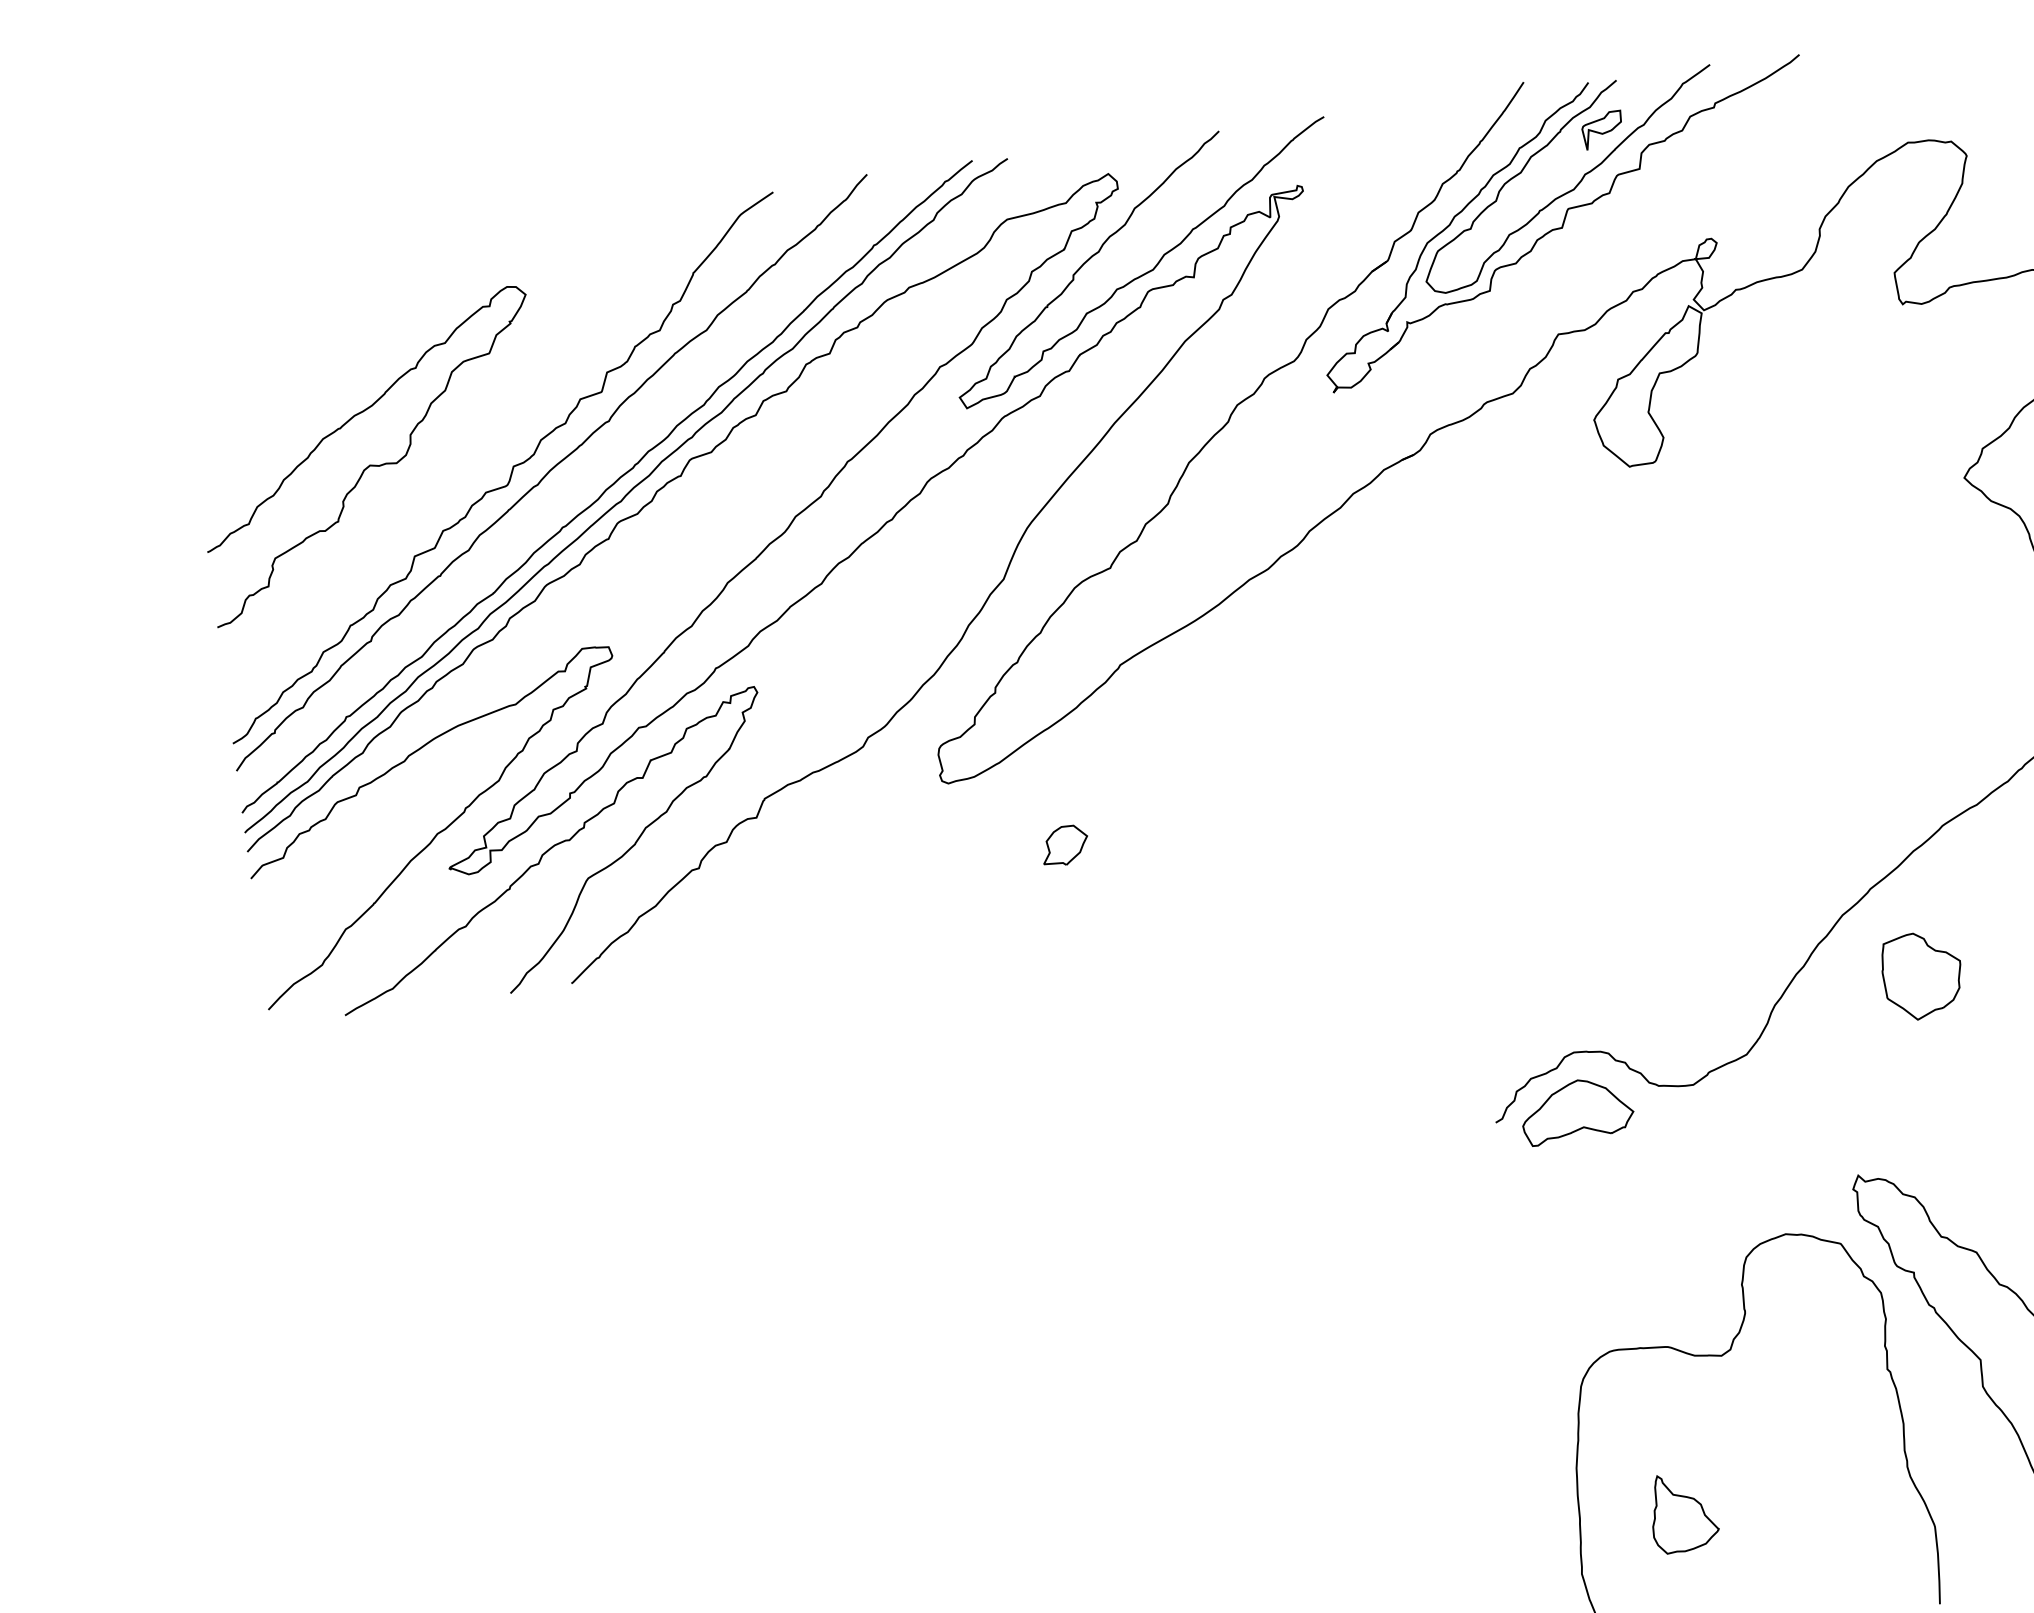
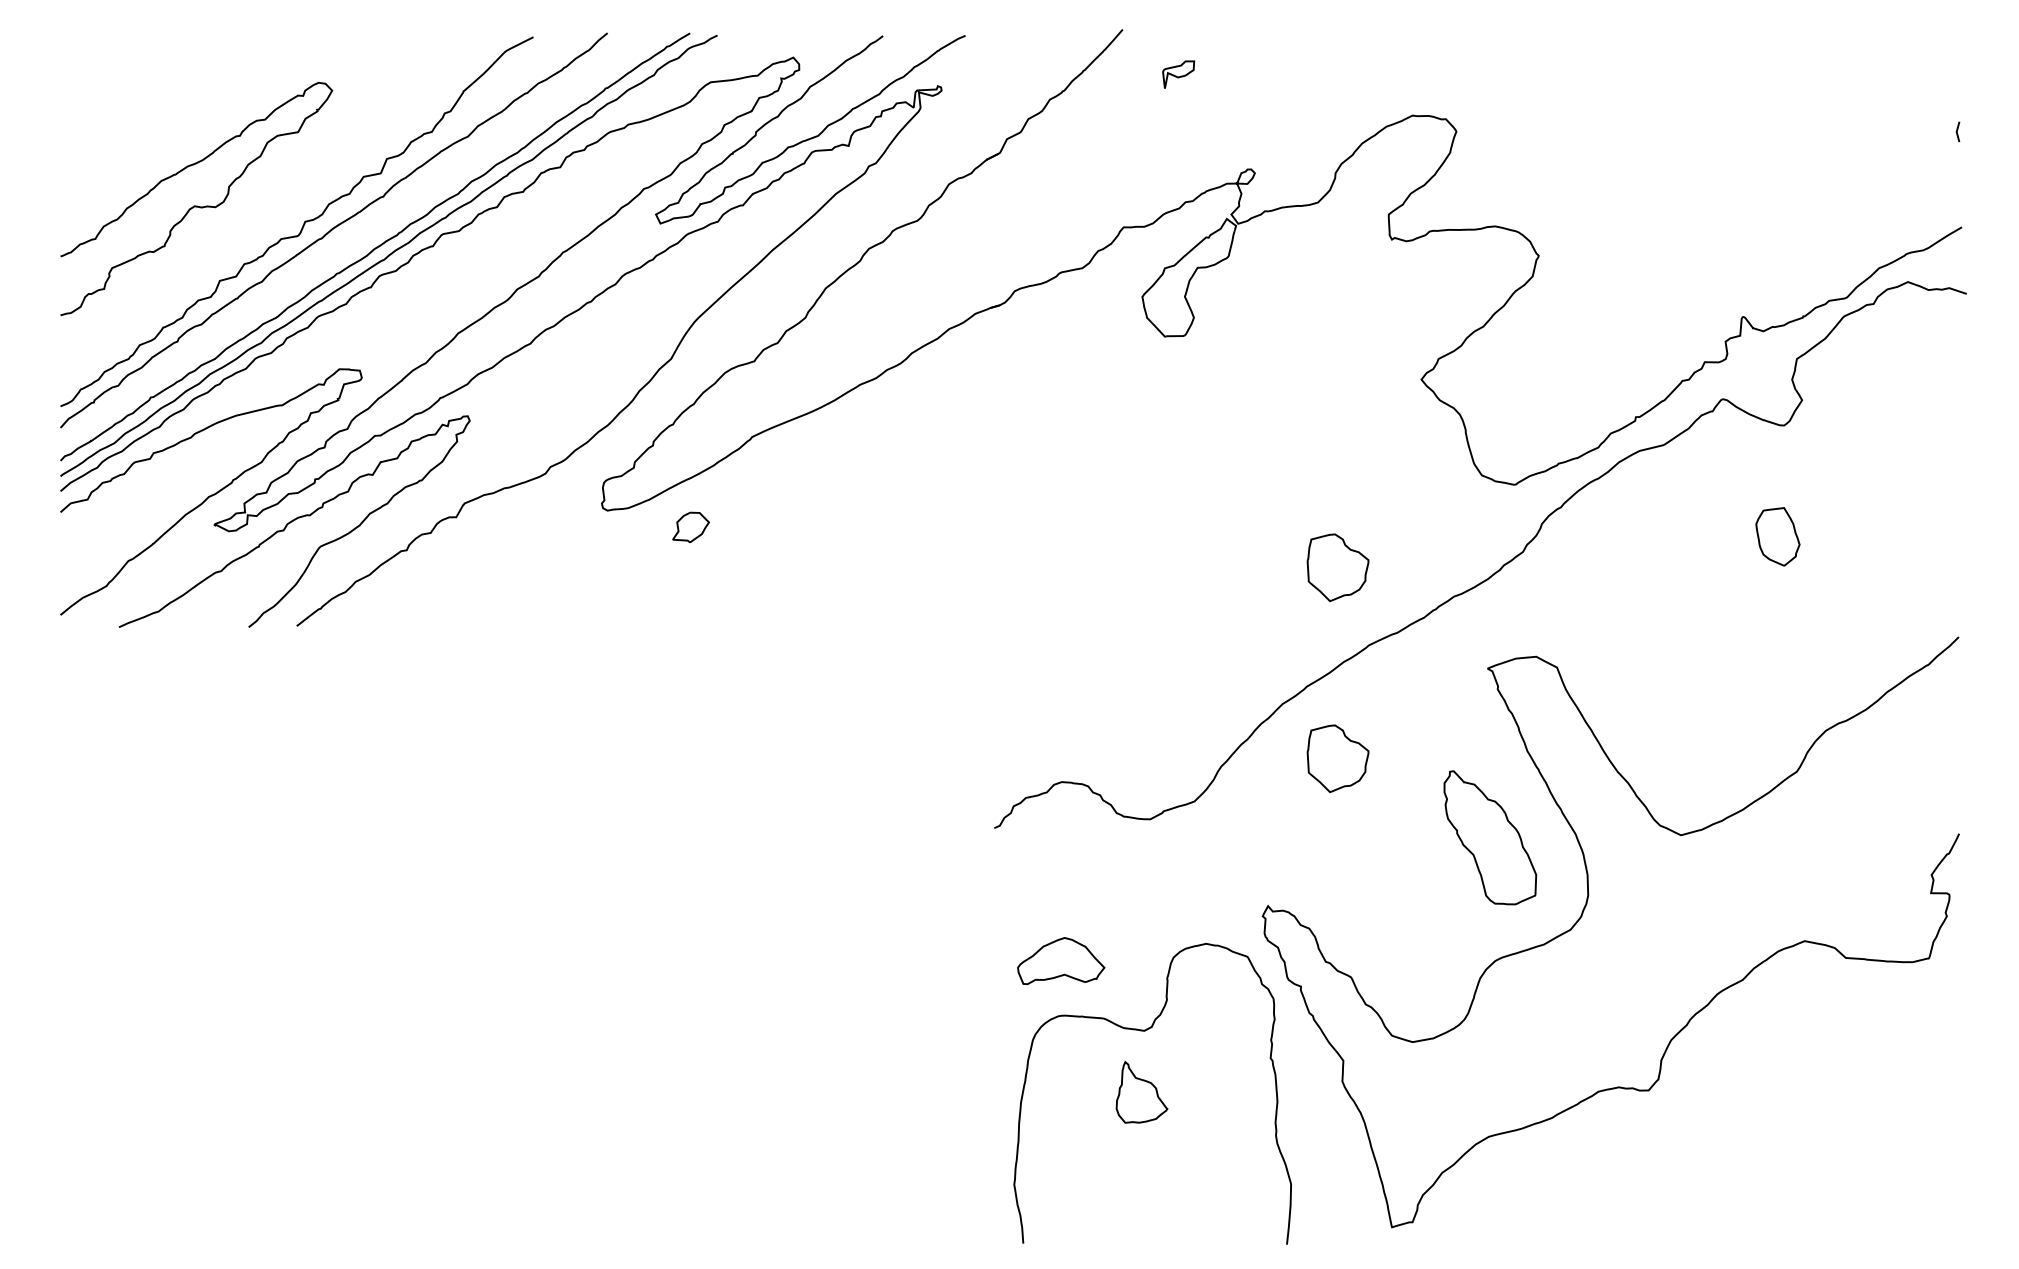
part: (1564, 222) -> (1139, 141), removed
part: (1889, 731) -> (1337, 567), added
part: (1064, 844) -> (690, 526), moved
part: (1577, 1110) -> (1061, 961), moved
part: (1682, 1511) -> (1141, 1091), moved

